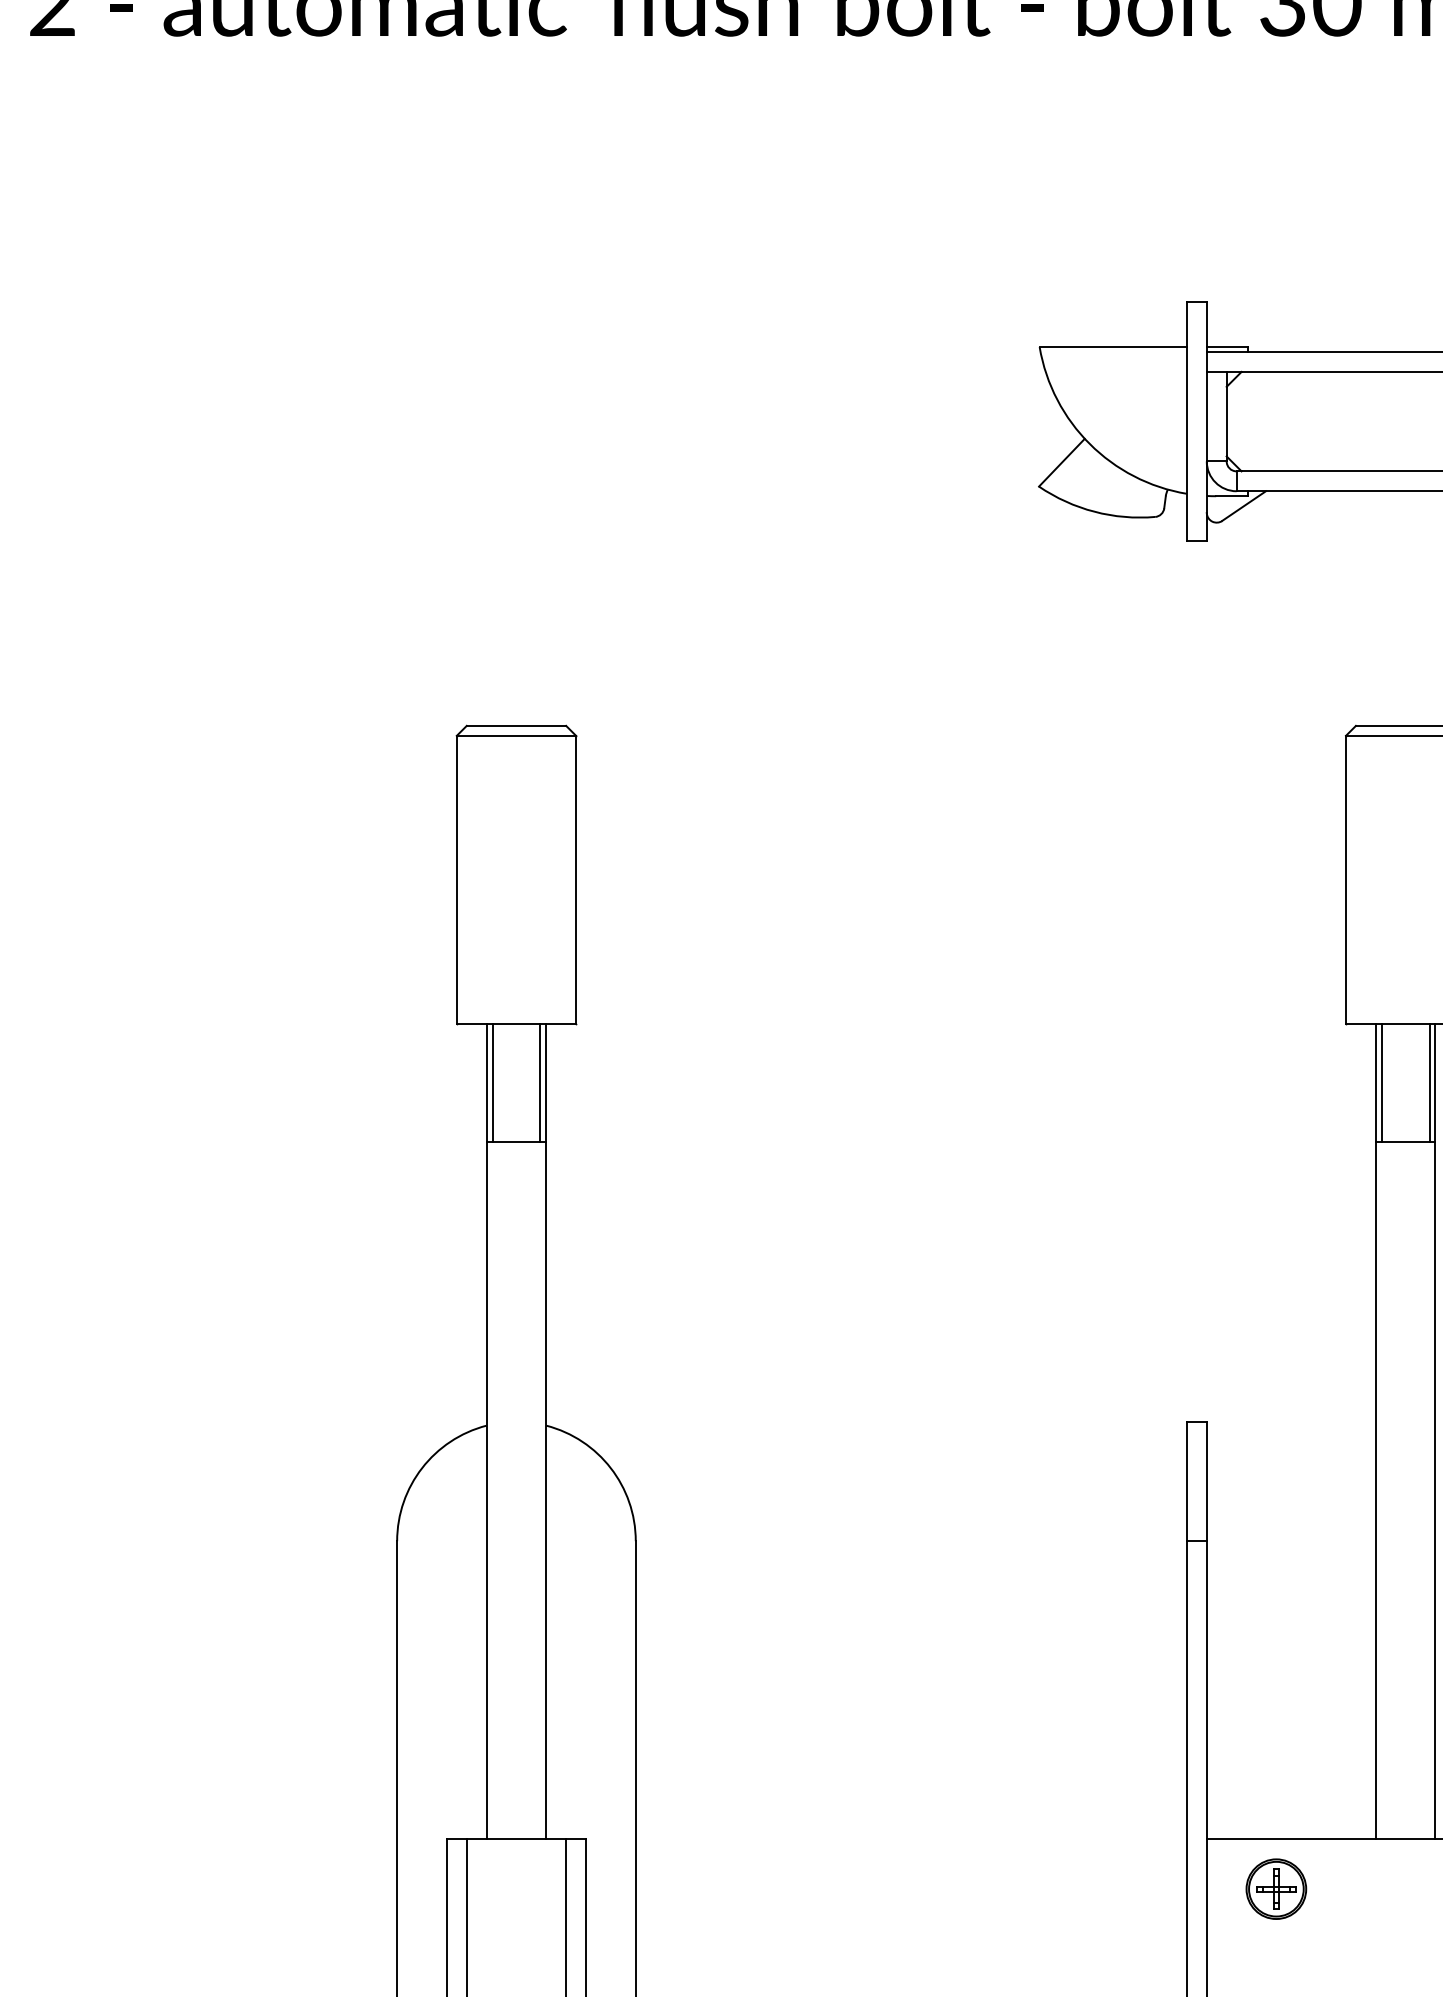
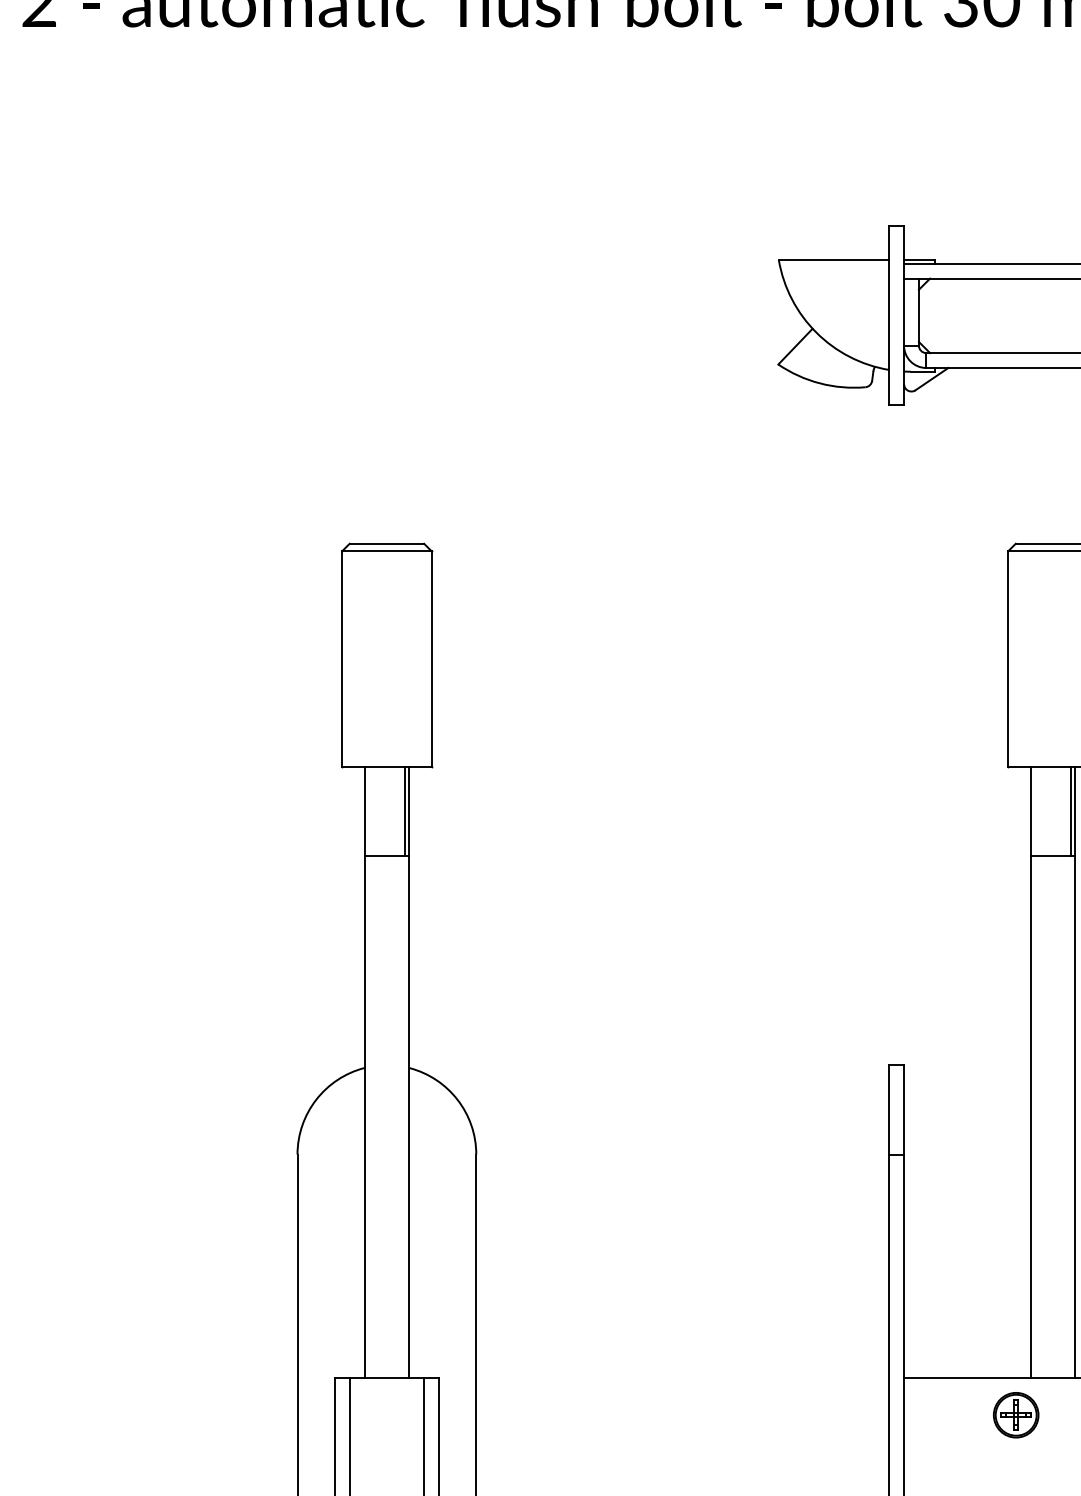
line: (493, 1083) -> (369, 811), removed
line: (1382, 1083) -> (1035, 811), removed
part: (1276, 1889) -> (1016, 1415), moved

